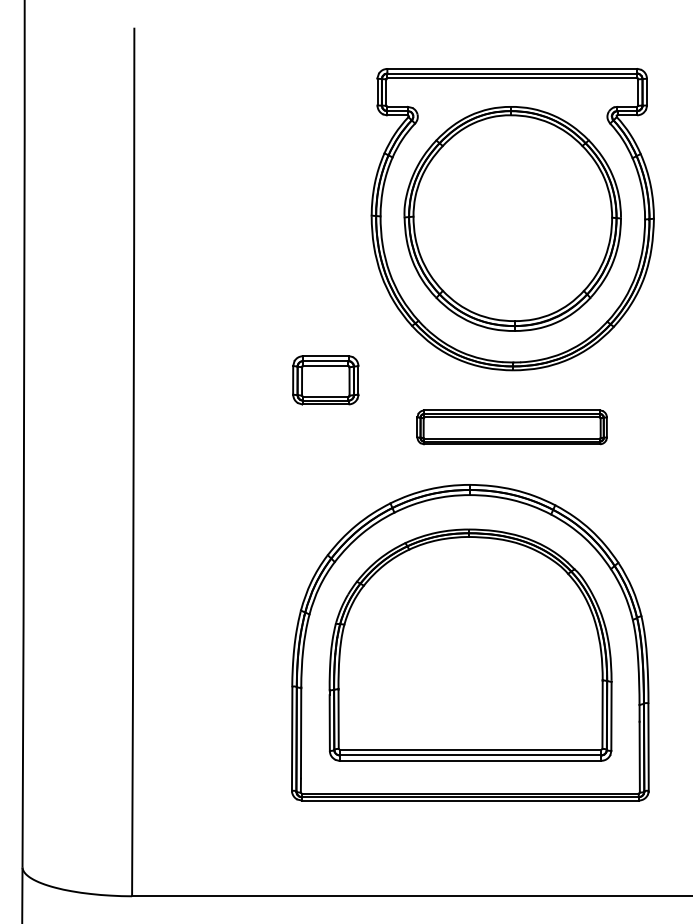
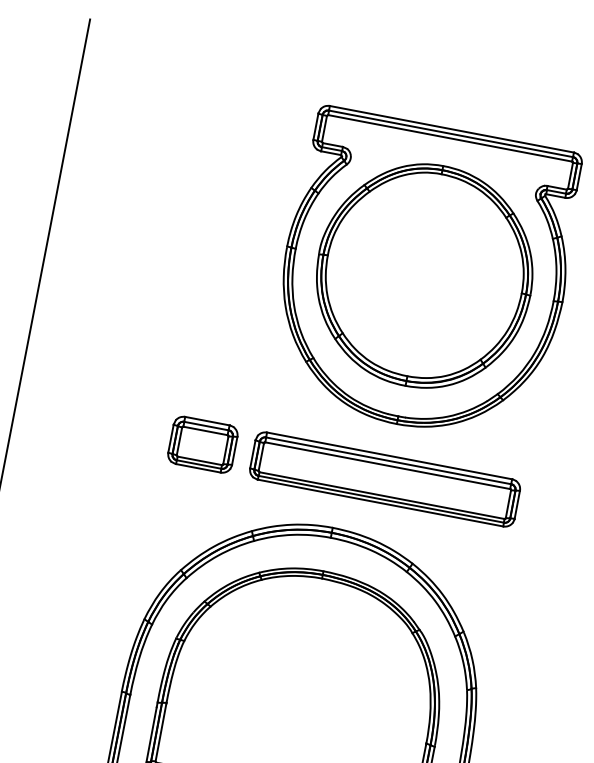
part: (325, 380) -> (202, 444), moved
part: (511, 427) -> (384, 479), size x1.43

